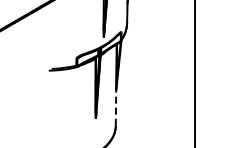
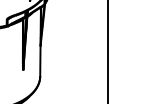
line: (116, 106) -> (40, 60), dashed -> solid

